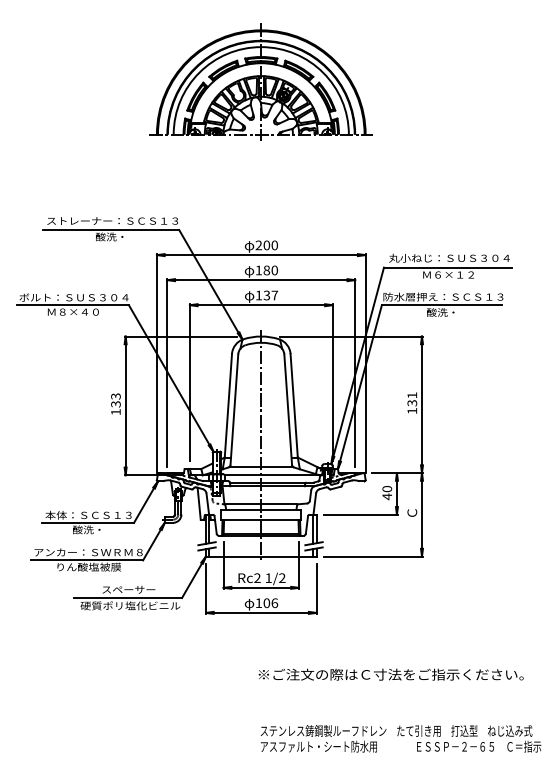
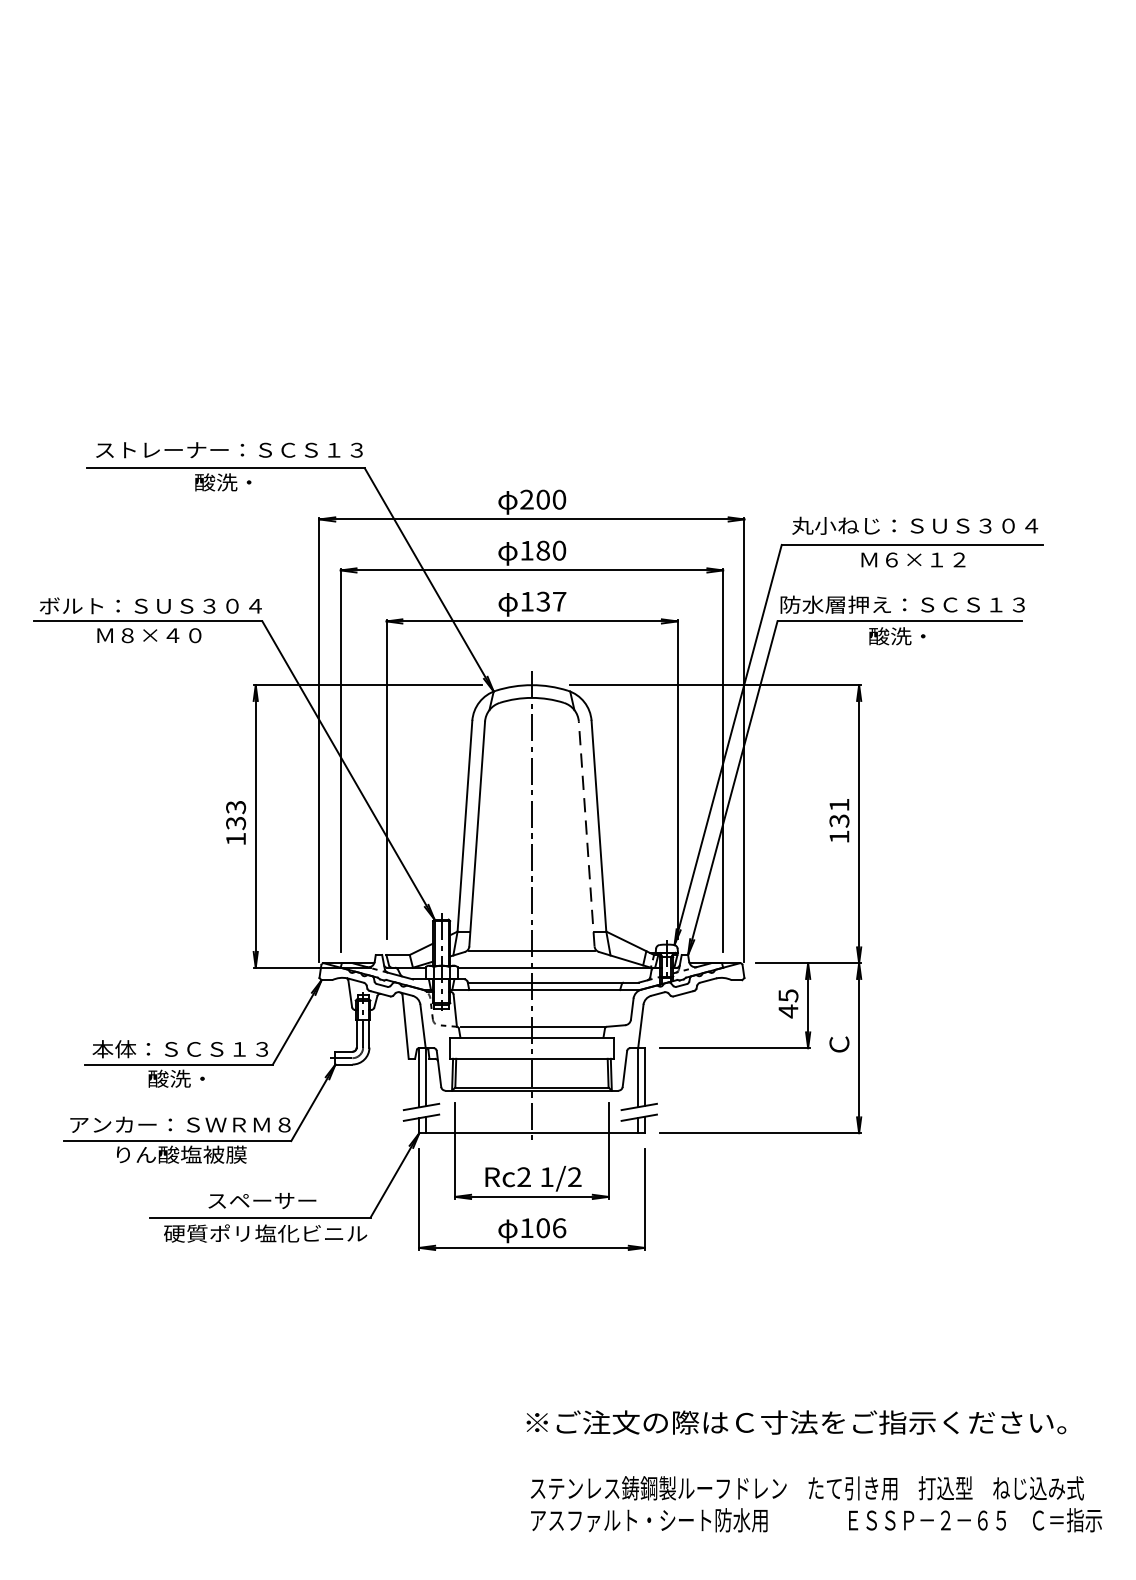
part: (260, 81) -> (530, 165), removed
line: (288, 409) -> (587, 833), solid -> dashed
text: (386, 489) -> (786, 996), 40 -> 45
text: (390, 674) -> (795, 1422), moved

